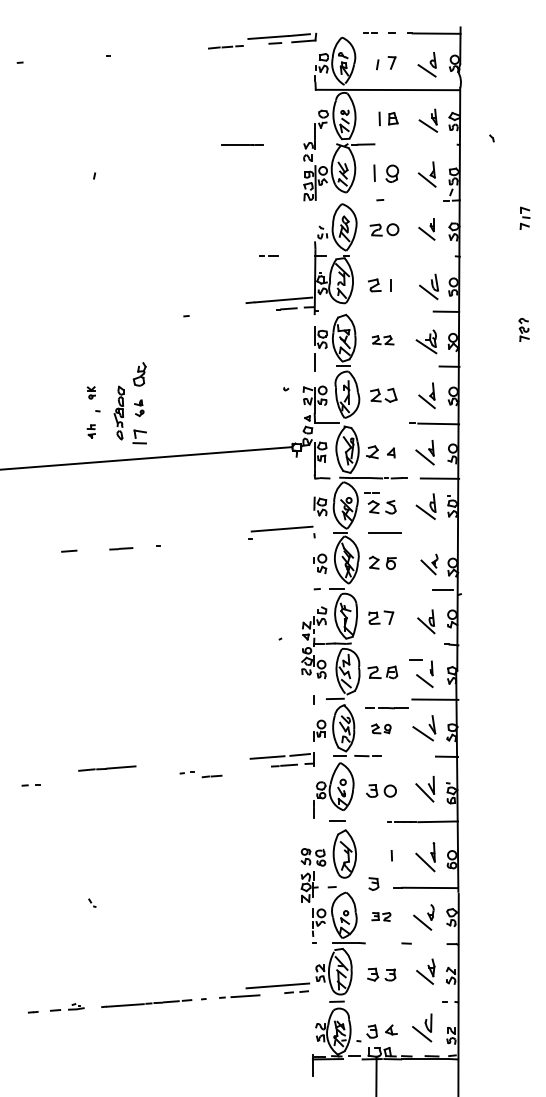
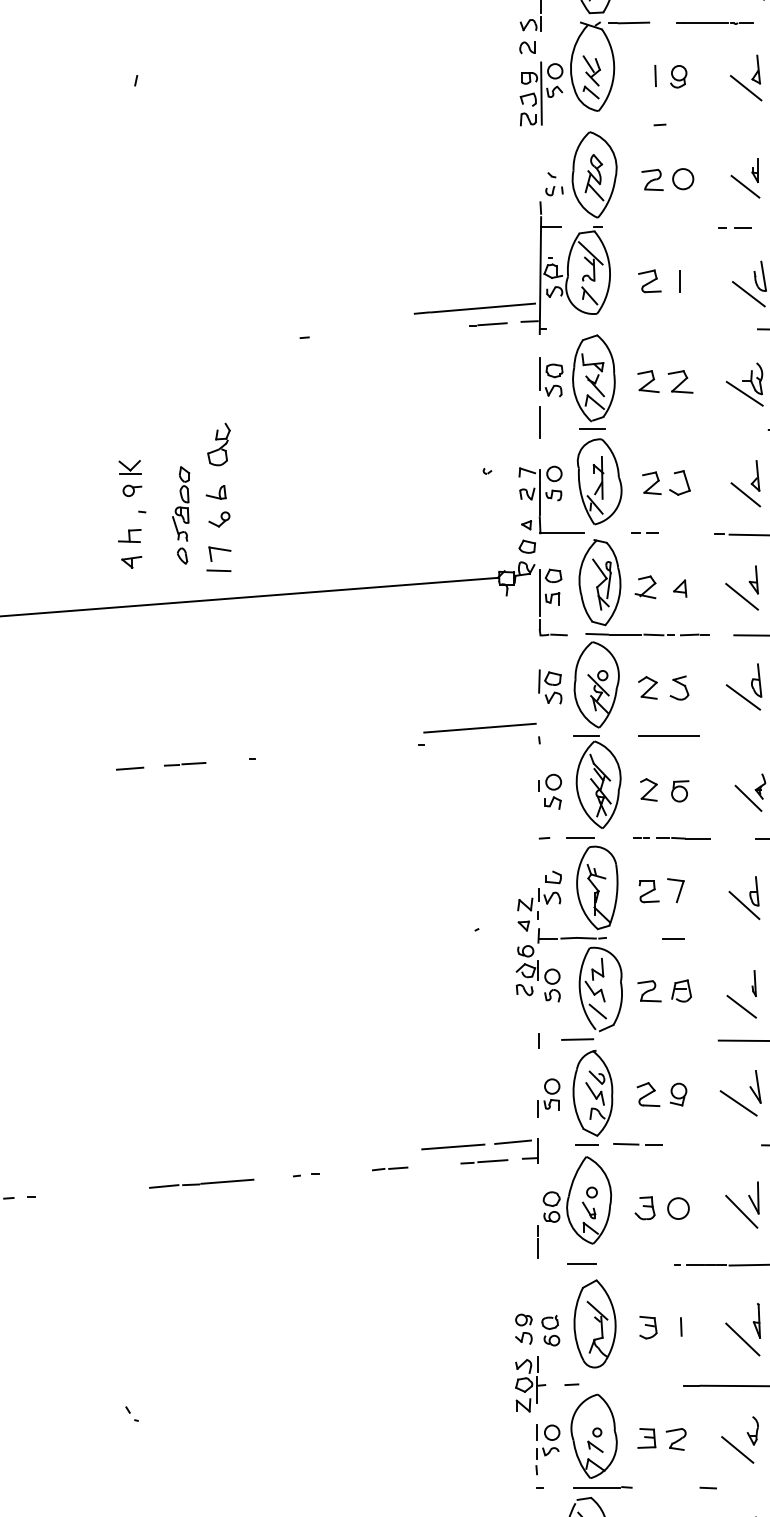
line: (242, 144) -> (715, 22), moved
part: (385, 173) -> (669, 76), size x0.71
line: (268, 255) -> (733, 226), moved
part: (382, 340) -> (664, 382), size x1.43
part: (91, 392) -> (130, 477), size x1.67
part: (139, 408) -> (218, 507), size x1.43
part: (91, 431) -> (130, 549), size x1.67
line: (370, 492) -> (642, 532), moved
line: (69, 550) -> (130, 767), moved
line: (415, 659) -> (673, 937), moved
line: (386, 708) -> (671, 838), moved
part: (381, 728) -> (662, 1093), size x1.43
line: (107, 768) -> (202, 1183), moved
line: (211, 776) -> (389, 1168), moved
part: (373, 883) -> (647, 1326), moved
part: (381, 916) -> (662, 1438), size x1.43

